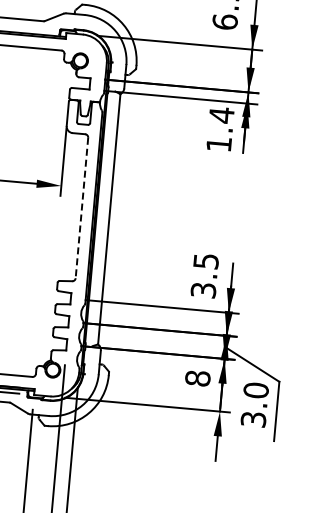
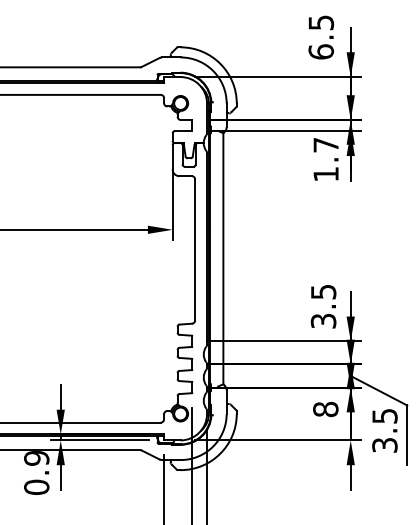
text: (221, 115) -> (325, 145), 1.4 -> 1.7
line: (82, 208) -> (195, 250), dashed -> solid
text: (255, 389) -> (384, 415), 3.0 -> 3.5

